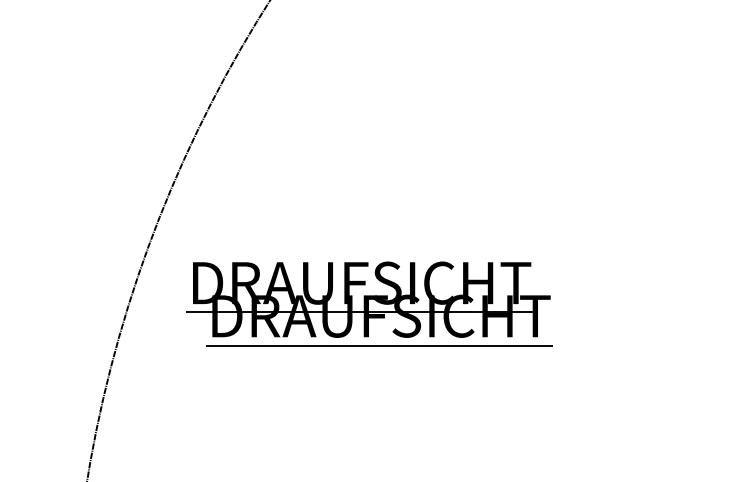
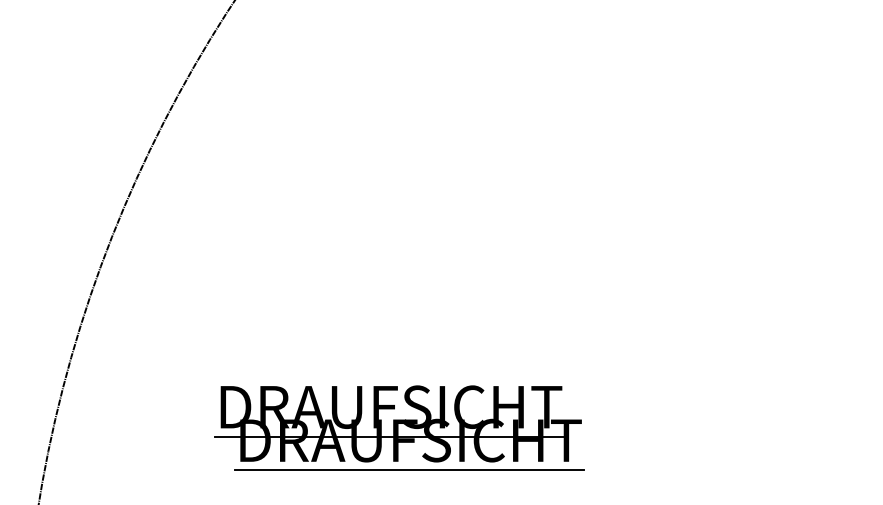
part: (370, 303) -> (399, 427), moved

